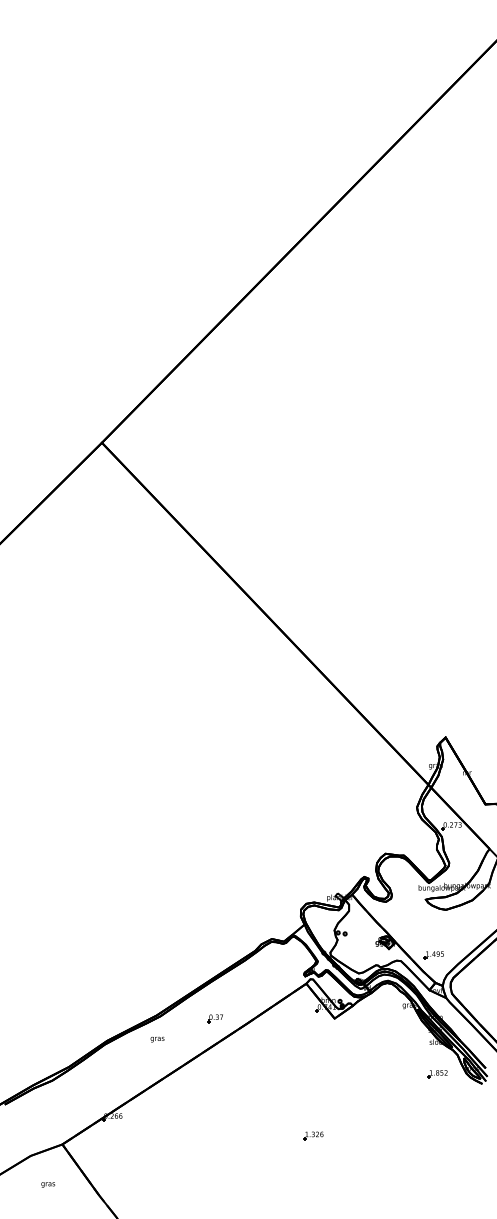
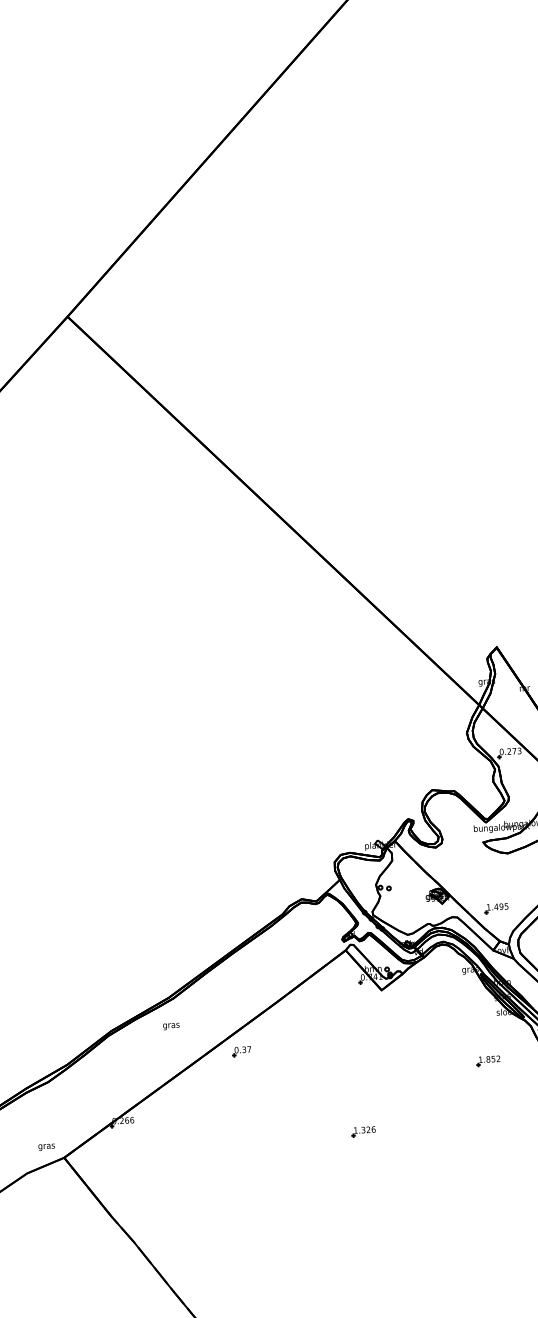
part: (214, 1018) -> (240, 1051), moved
part: (437, 1074) -> (488, 1061), moved
text: (48, 1184) -> (46, 1146), moved

